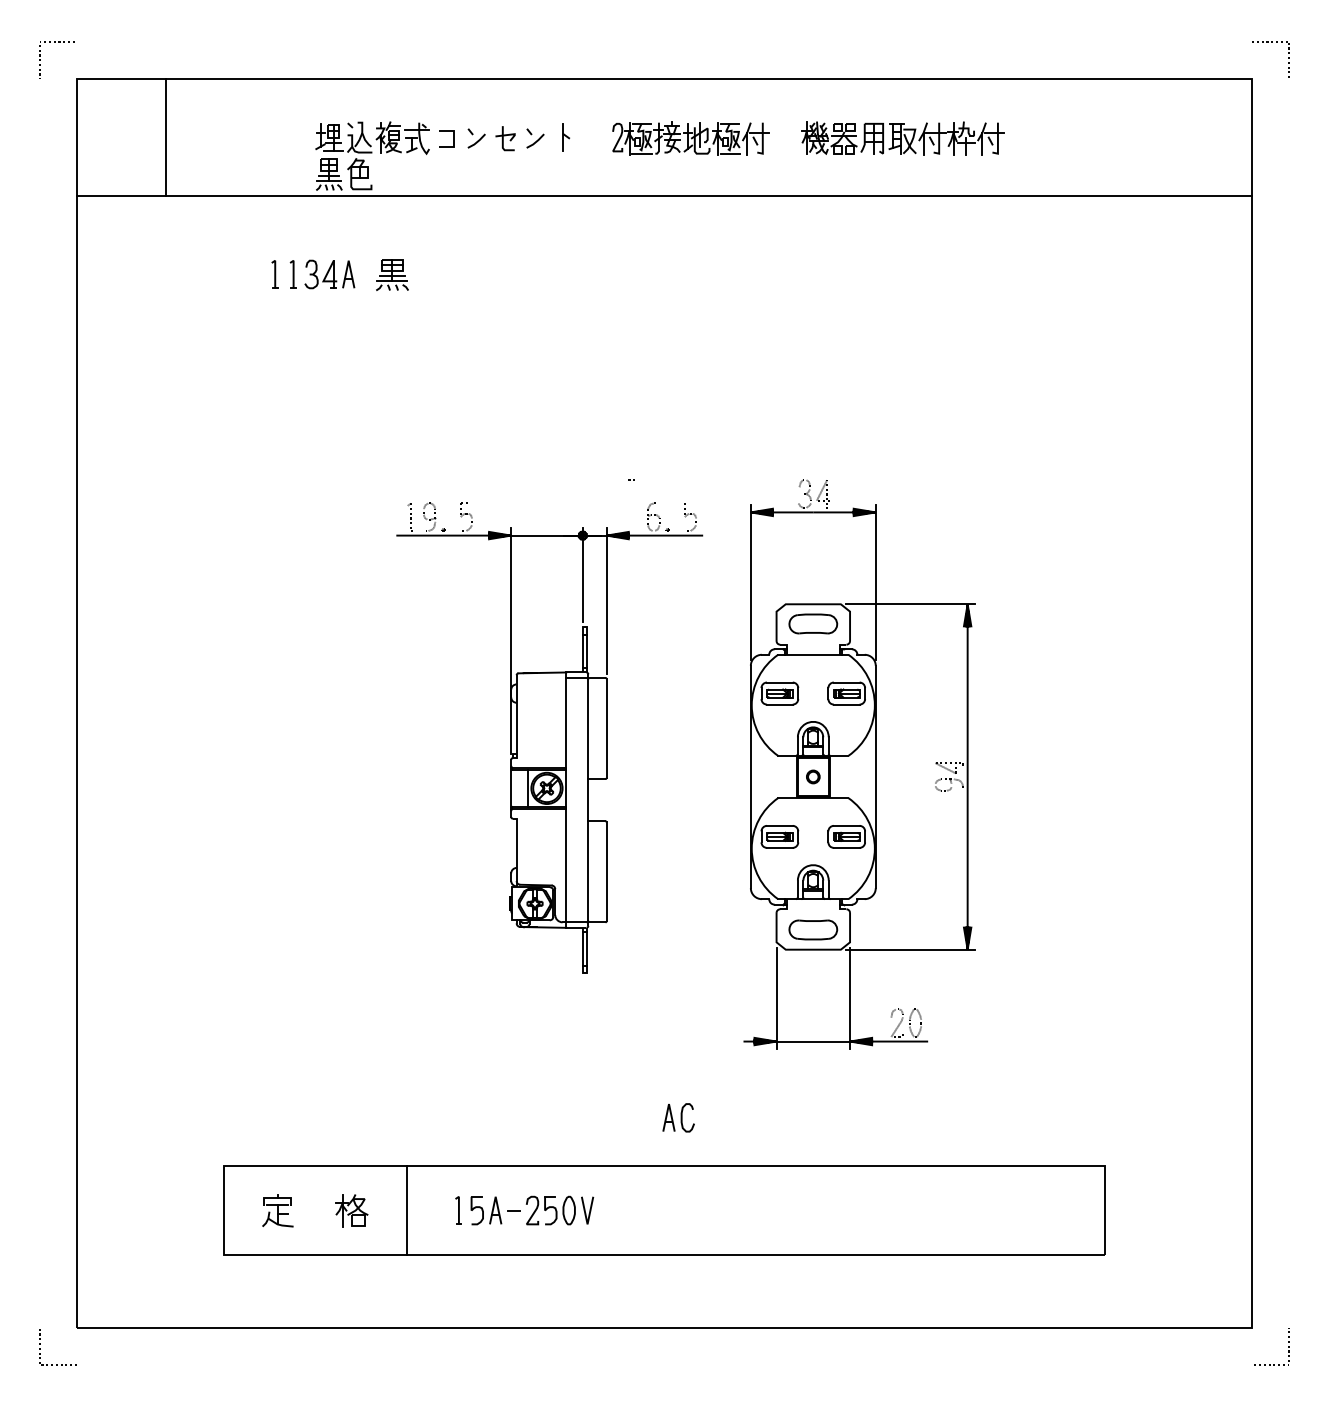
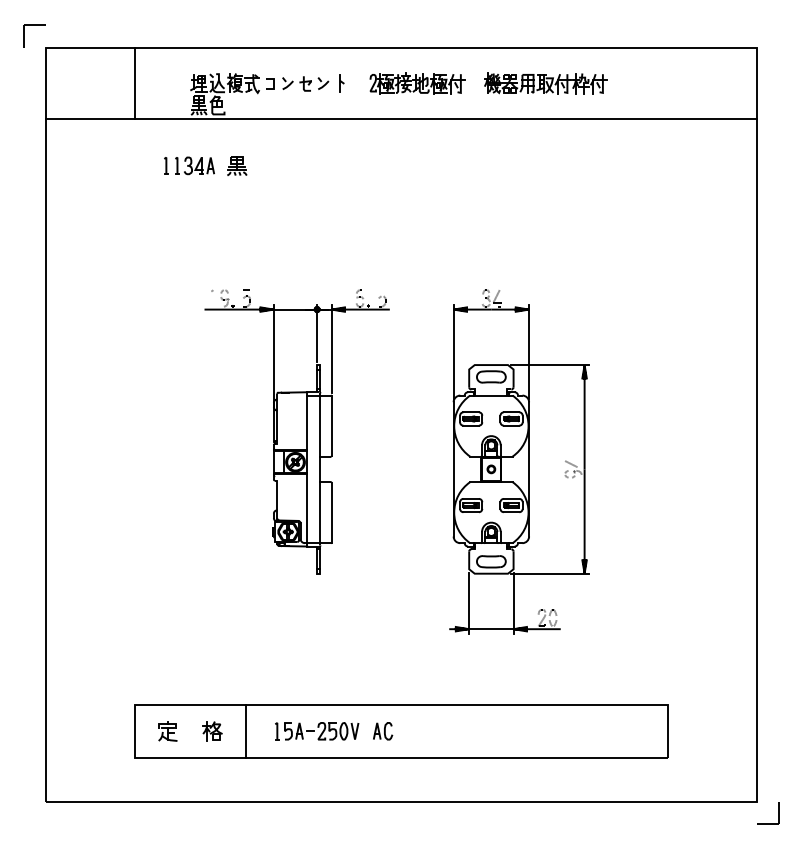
line: (166, 136) -> (135, 82), moved
part: (548, 737) -> (296, 431), moved
part: (679, 1118) -> (383, 731), moved

